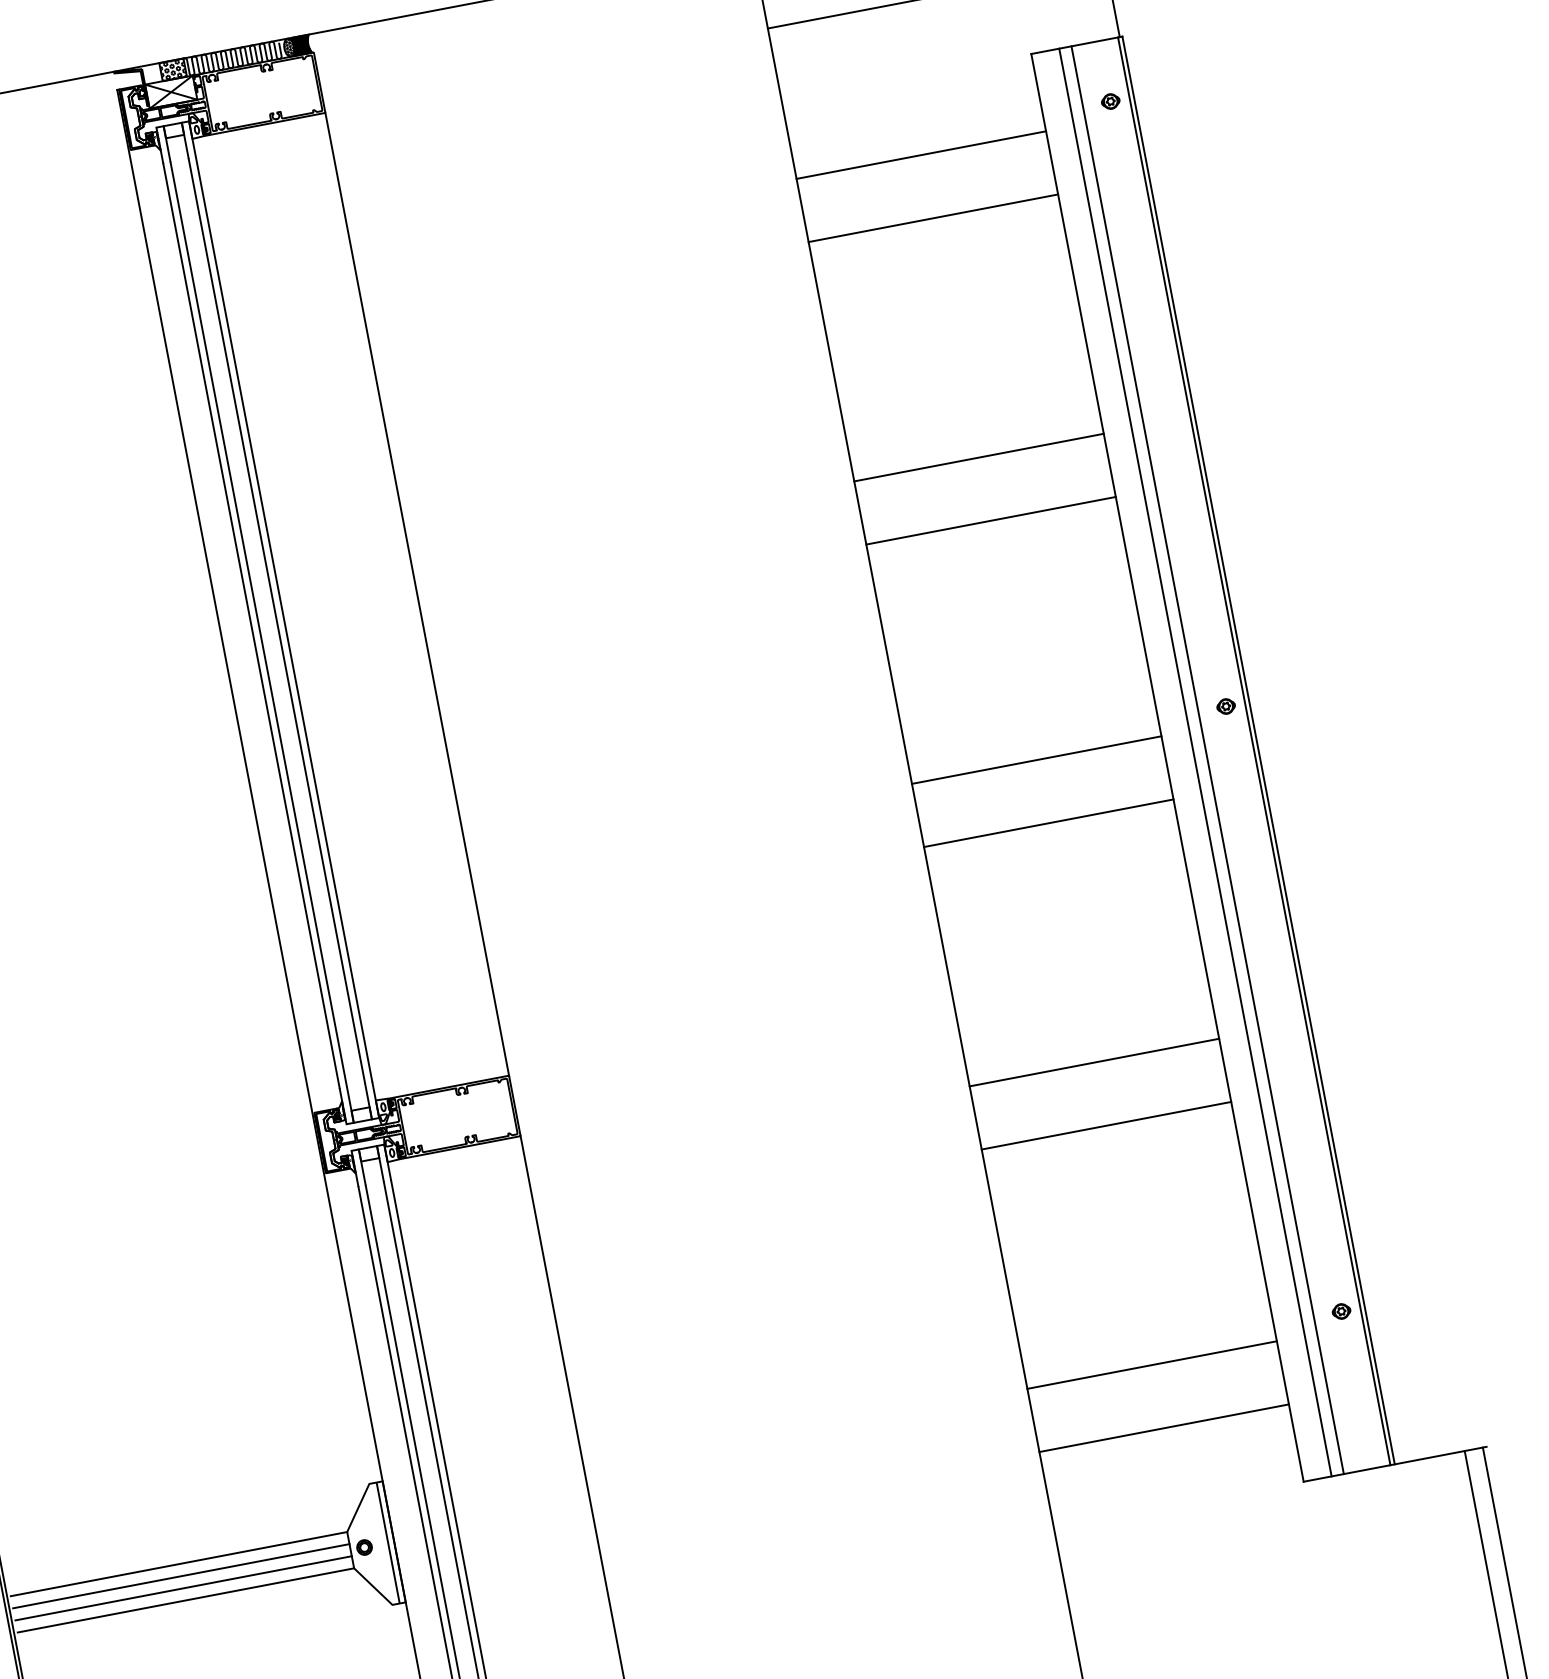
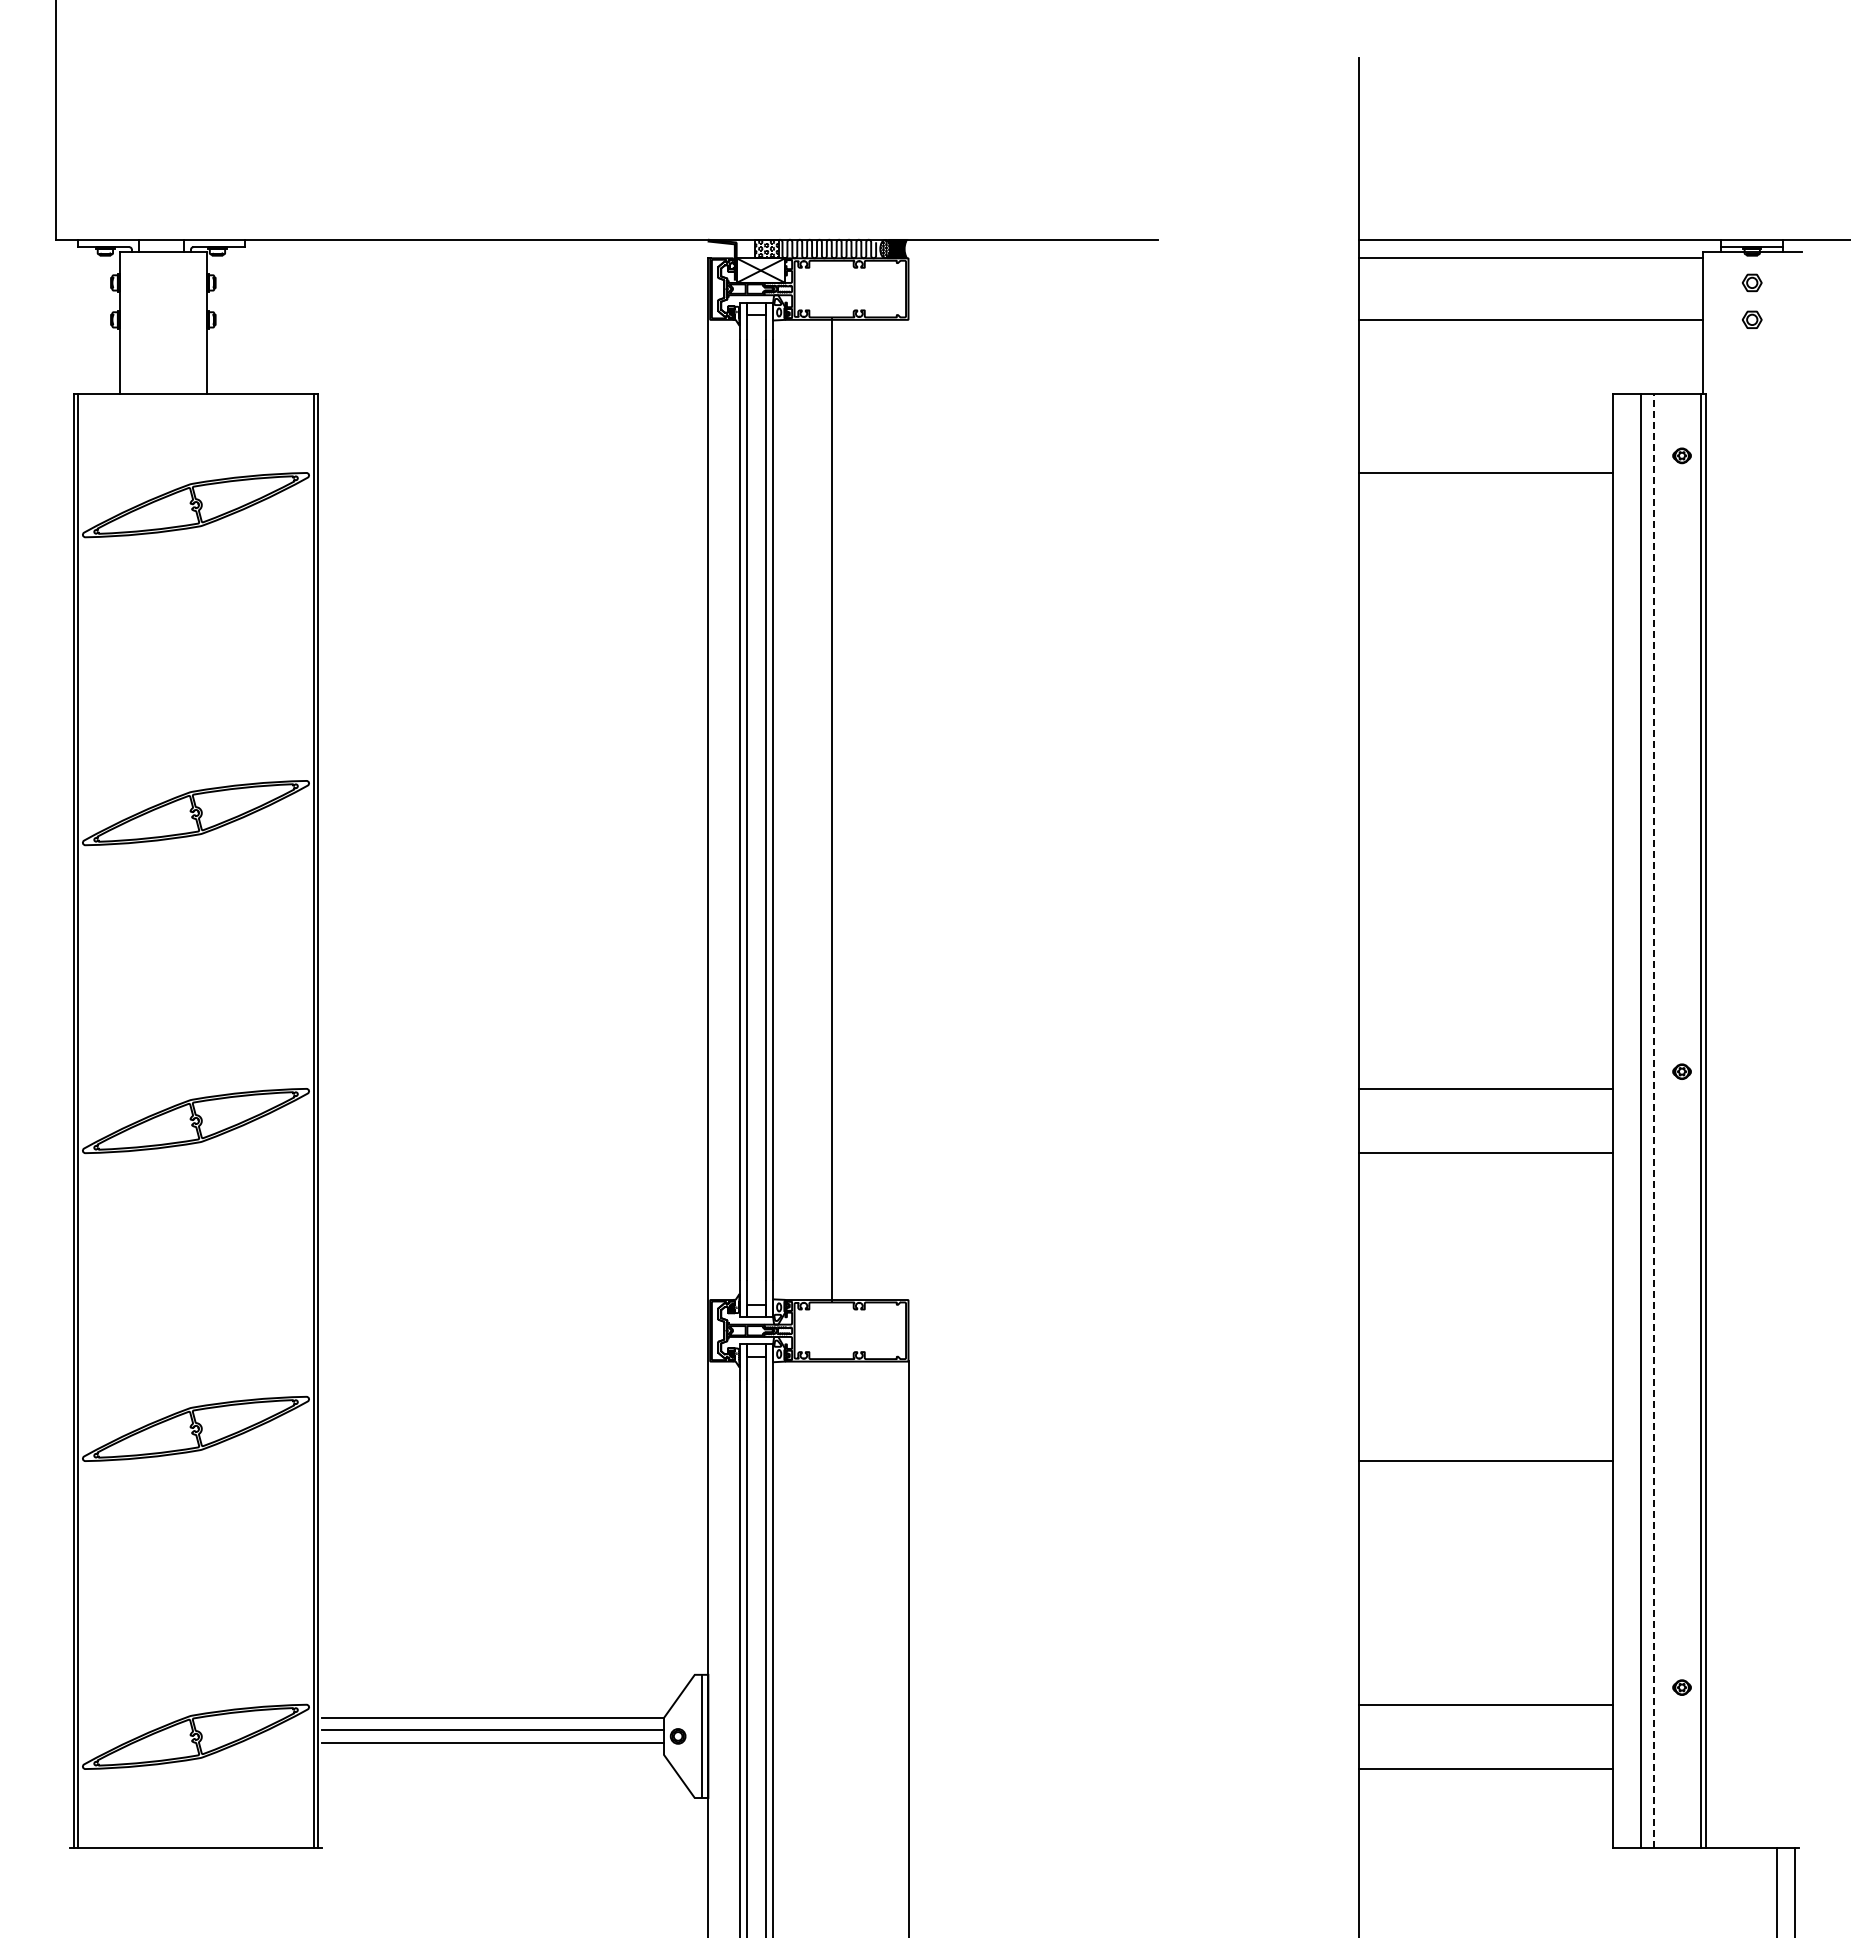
line: (932, 218) -> (1485, 537), removed
line: (978, 457) -> (1485, 780), removed
line: (990, 521) -> (1485, 845), removed
line: (417, 593) -> (831, 809), moved
line: (1207, 760) -> (1653, 1121), solid -> dashed
line: (1093, 1062) -> (1485, 1396), removed
line: (185, 1600) -> (492, 1754), removed

